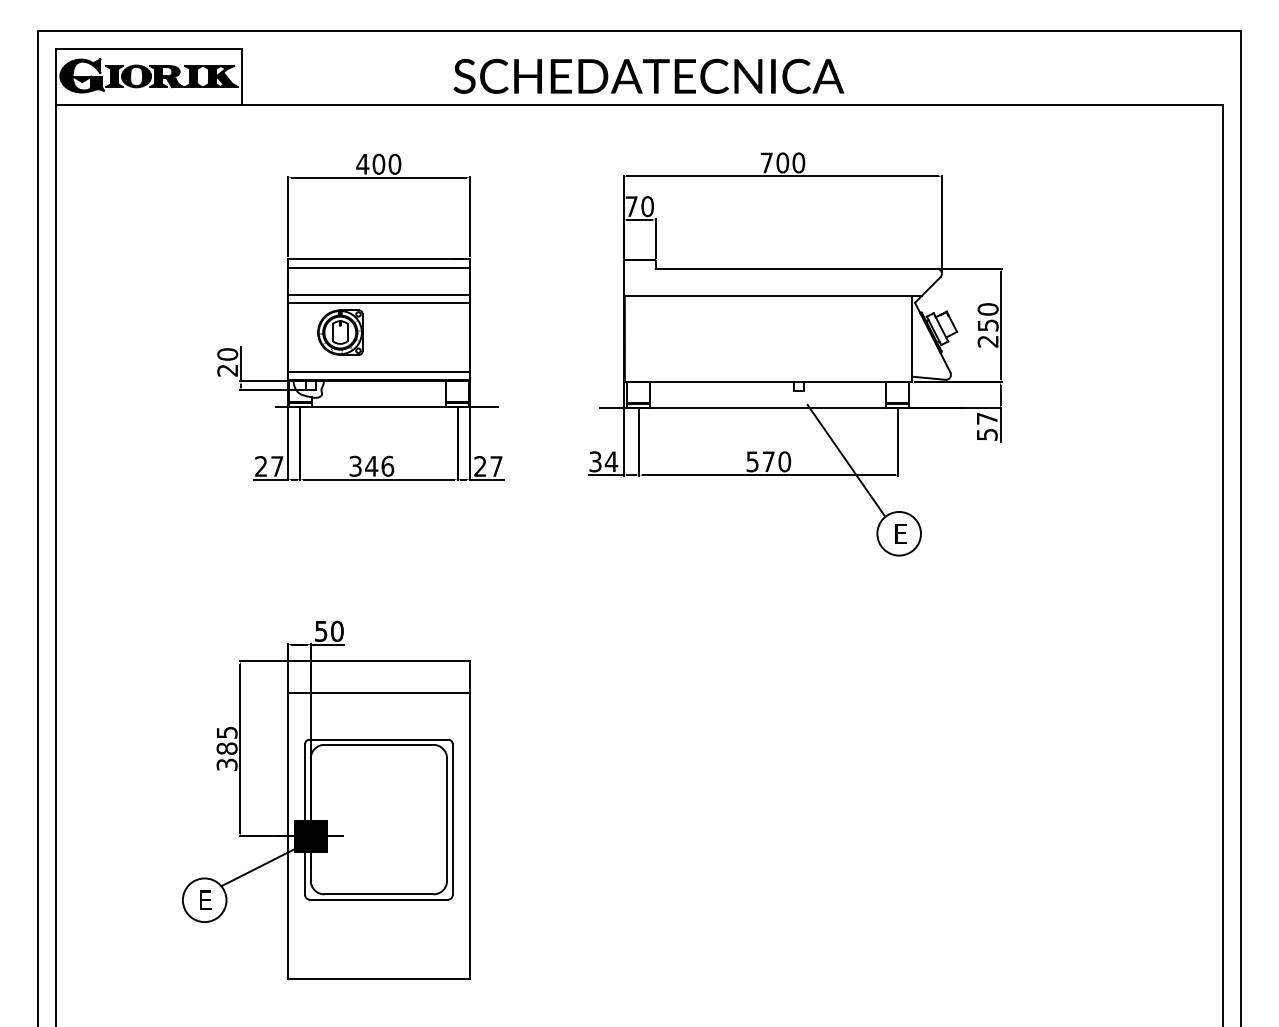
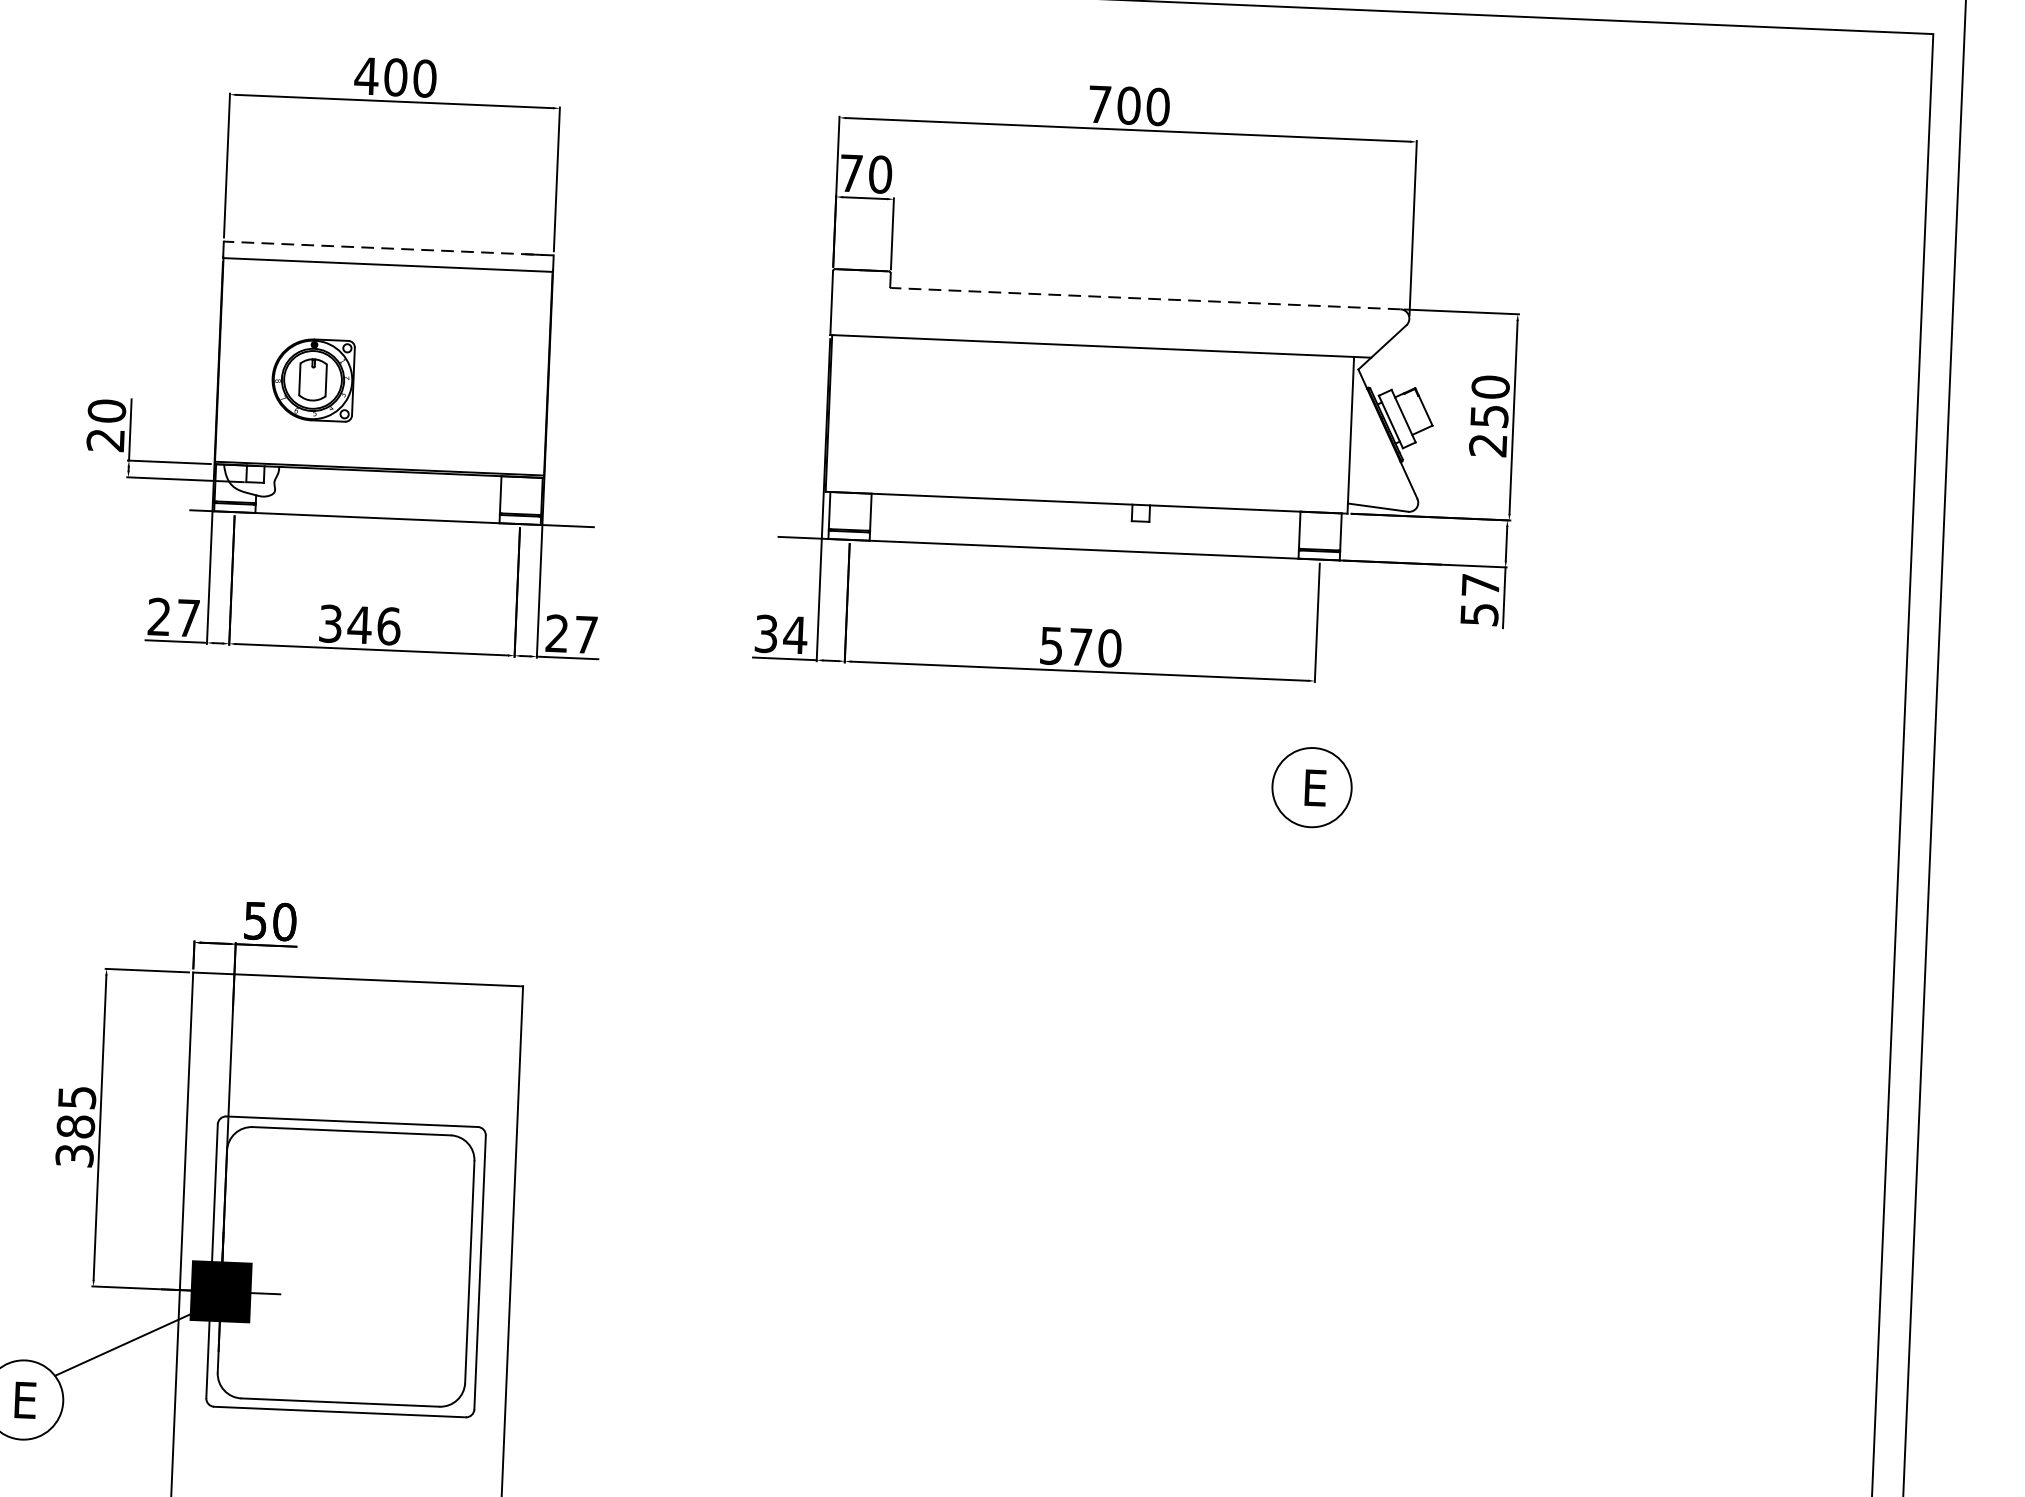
line: (378, 258) -> (387, 248), solid -> dashed
line: (795, 268) -> (1144, 298), solid -> dashed
line: (378, 294) -> (385, 313), removed
line: (378, 302) -> (384, 328), removed
line: (378, 372) -> (379, 455), removed
line: (846, 460) -> (1222, 650), removed
line: (378, 693) -> (354, 1037), removed

